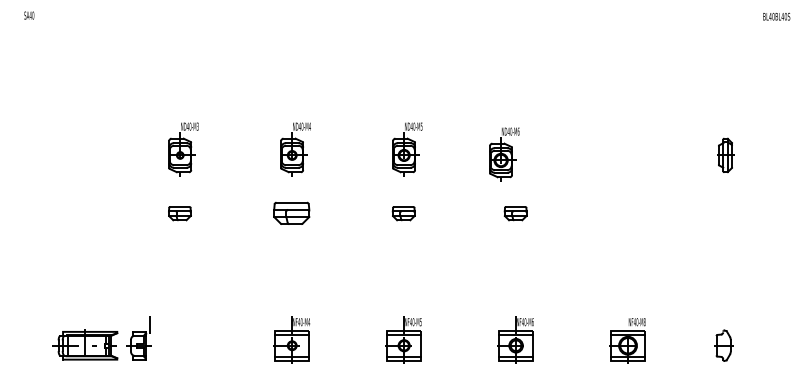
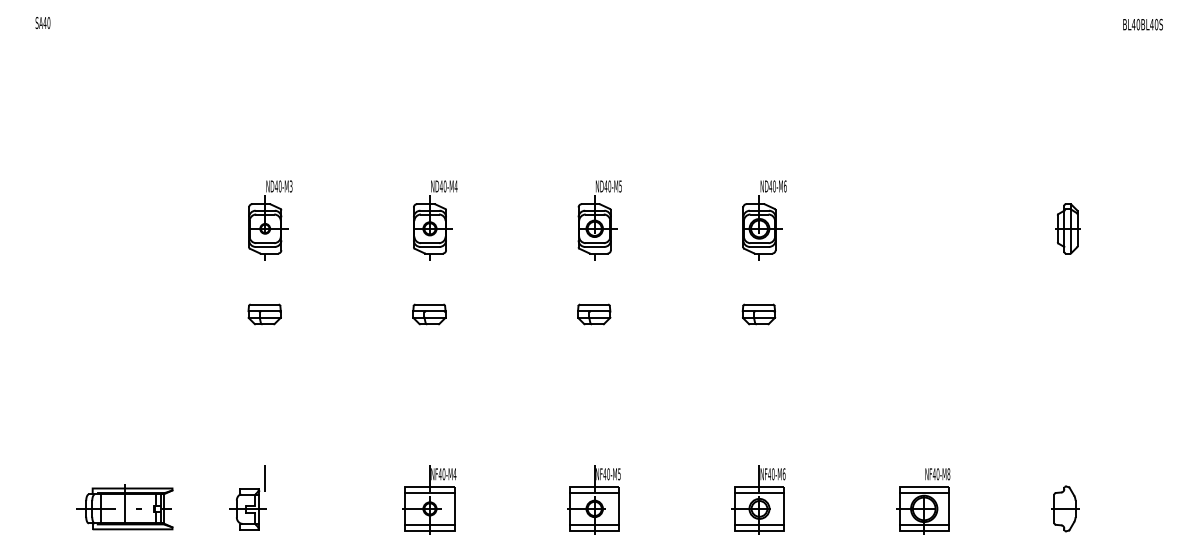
part: (504, 154) -> (764, 220), moved
part: (291, 213) -> (428, 314), size x0.62
part: (138, 338) -> (247, 498), moved

